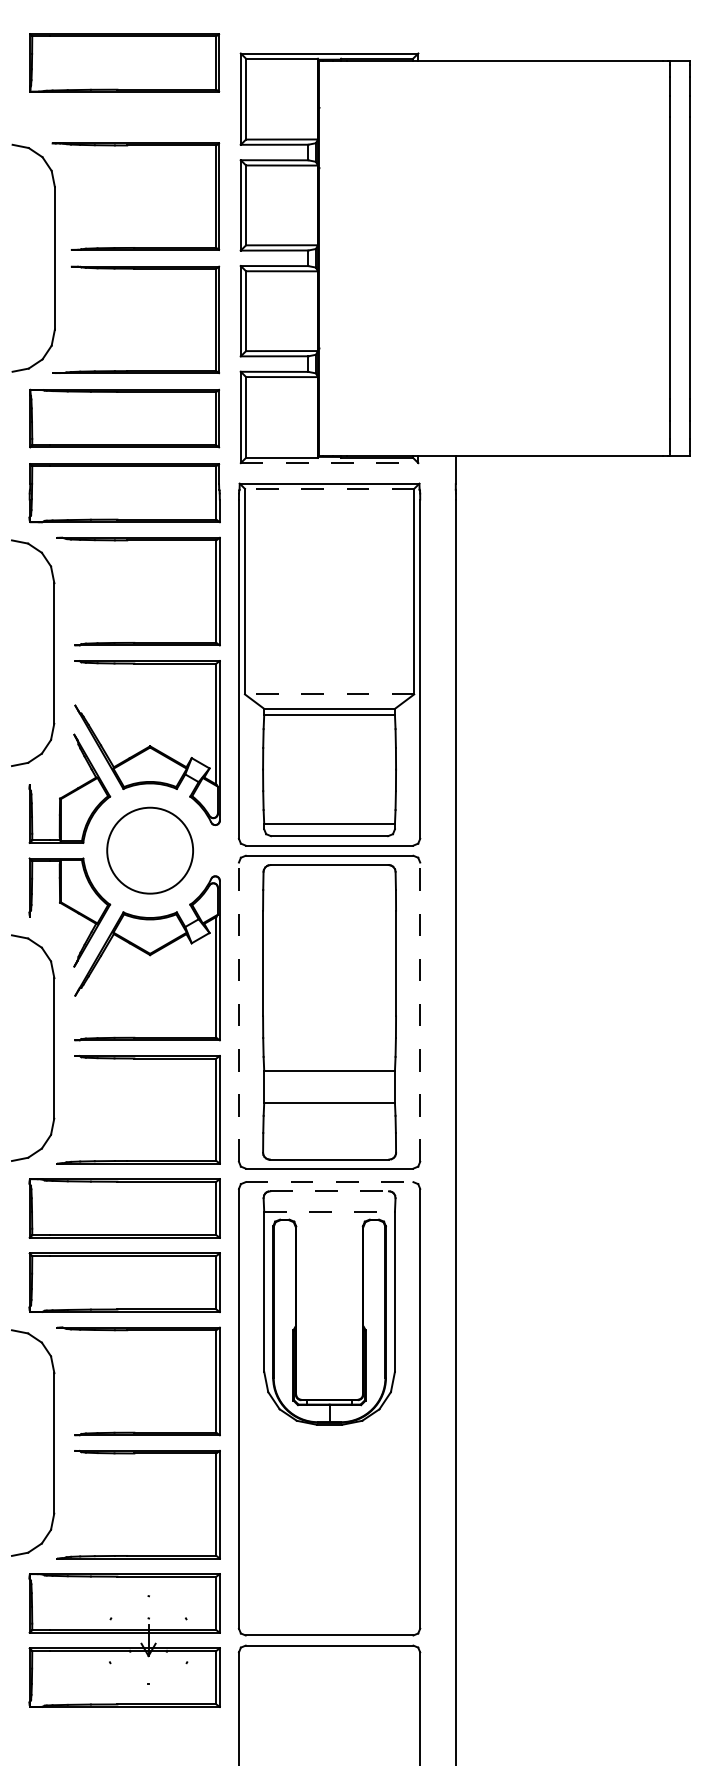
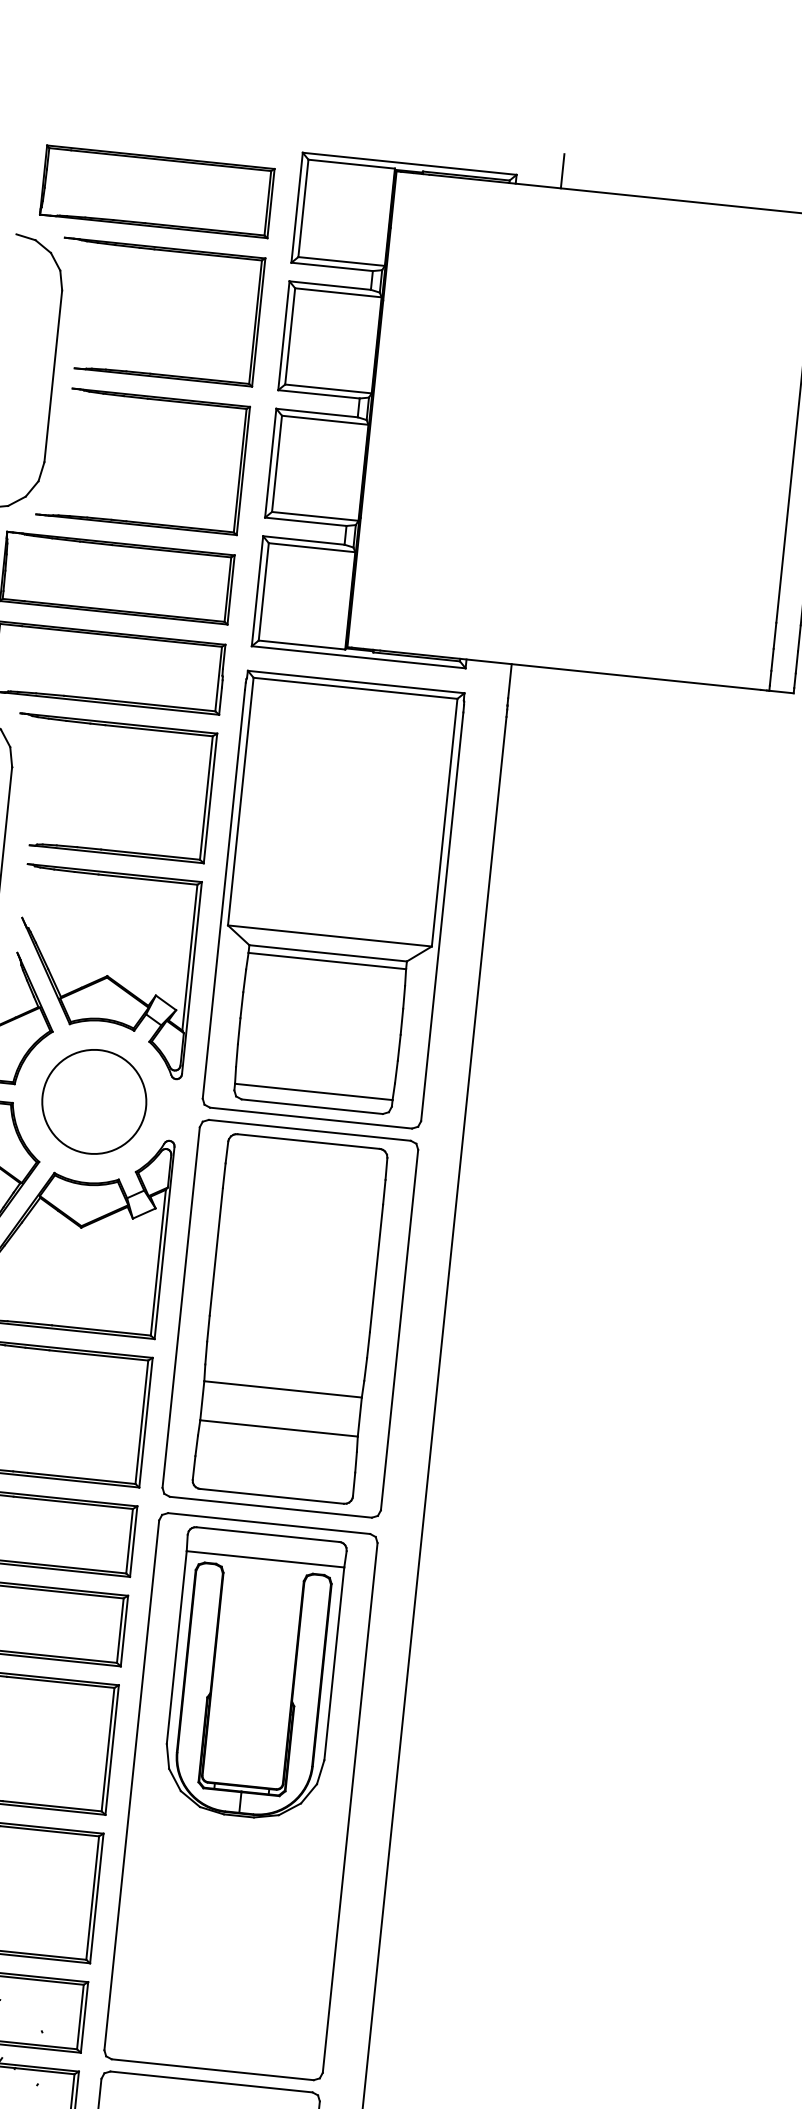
line: (455, 46) -> (562, 171), added
part: (124, 62) -> (157, 191), moved
line: (329, 463) -> (358, 657), dashed -> solid
line: (329, 488) -> (355, 687), dashed -> solid
line: (329, 694) -> (329, 936), dashed -> solid
line: (238, 1012) -> (180, 1307), dashed -> solid
line: (420, 1012) -> (399, 1330), dashed -> solid
line: (329, 1182) -> (269, 1523), dashed -> solid
line: (330, 1191) -> (269, 1534), dashed -> solid
line: (330, 1211) -> (266, 1559), dashed -> solid

